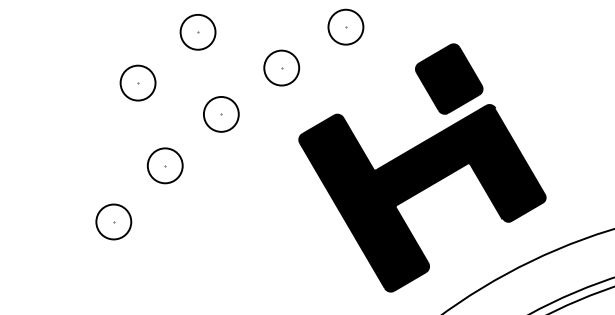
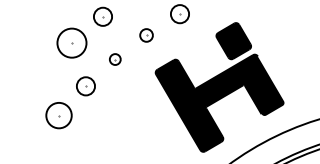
part: (281, 68) -> (146, 35), size x0.7
part: (137, 83) -> (71, 43), size x1.6
part: (222, 114) -> (115, 59), size x0.6
part: (114, 221) -> (59, 115), size x1.4

